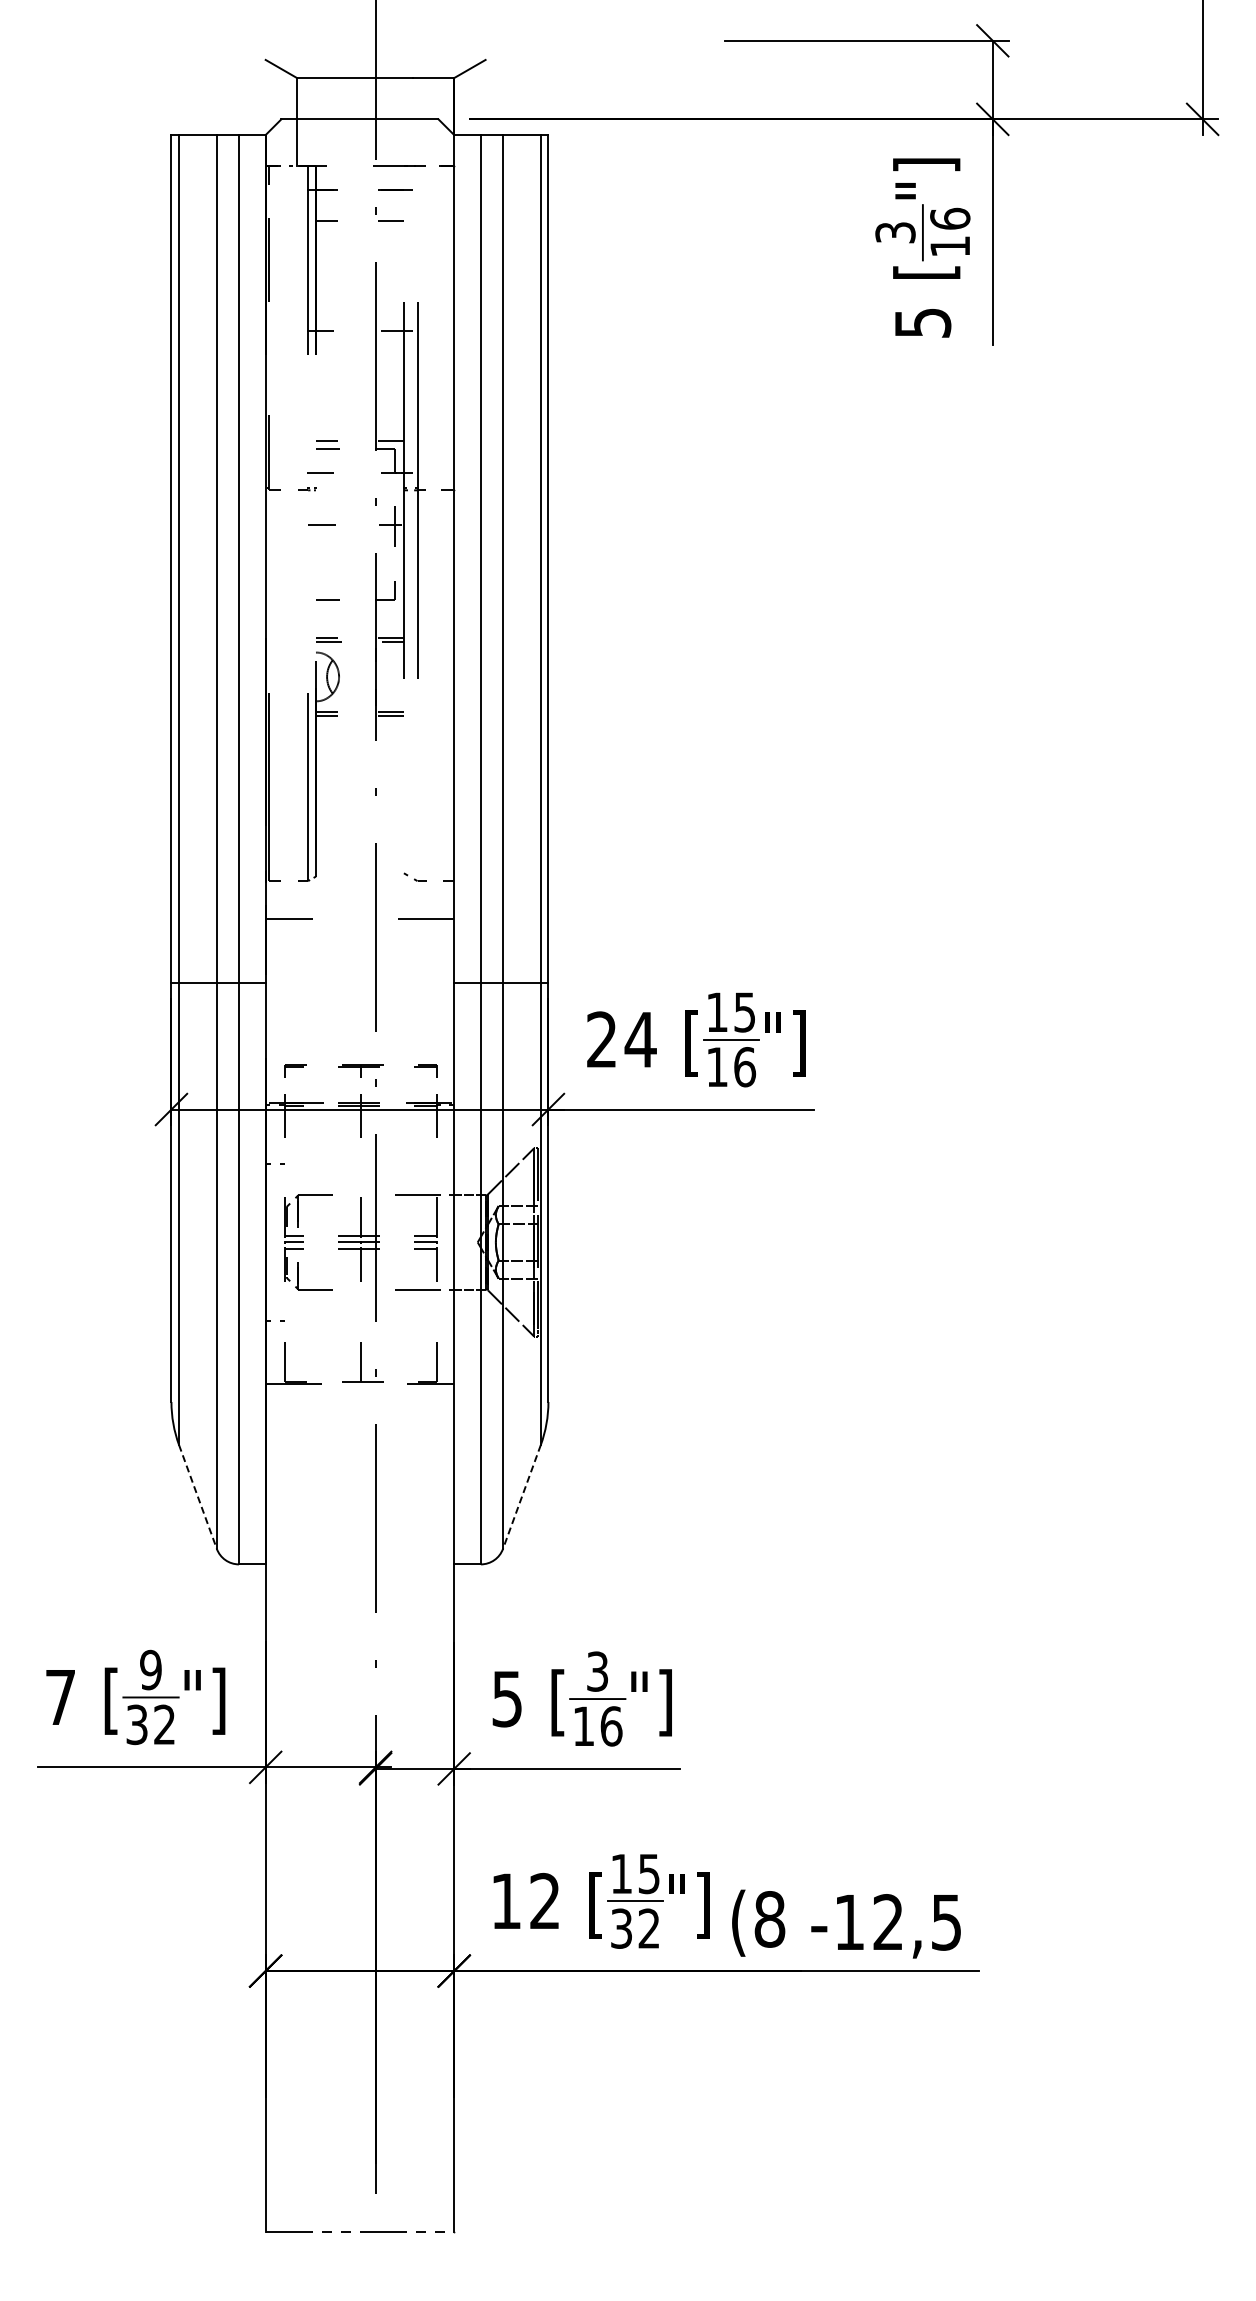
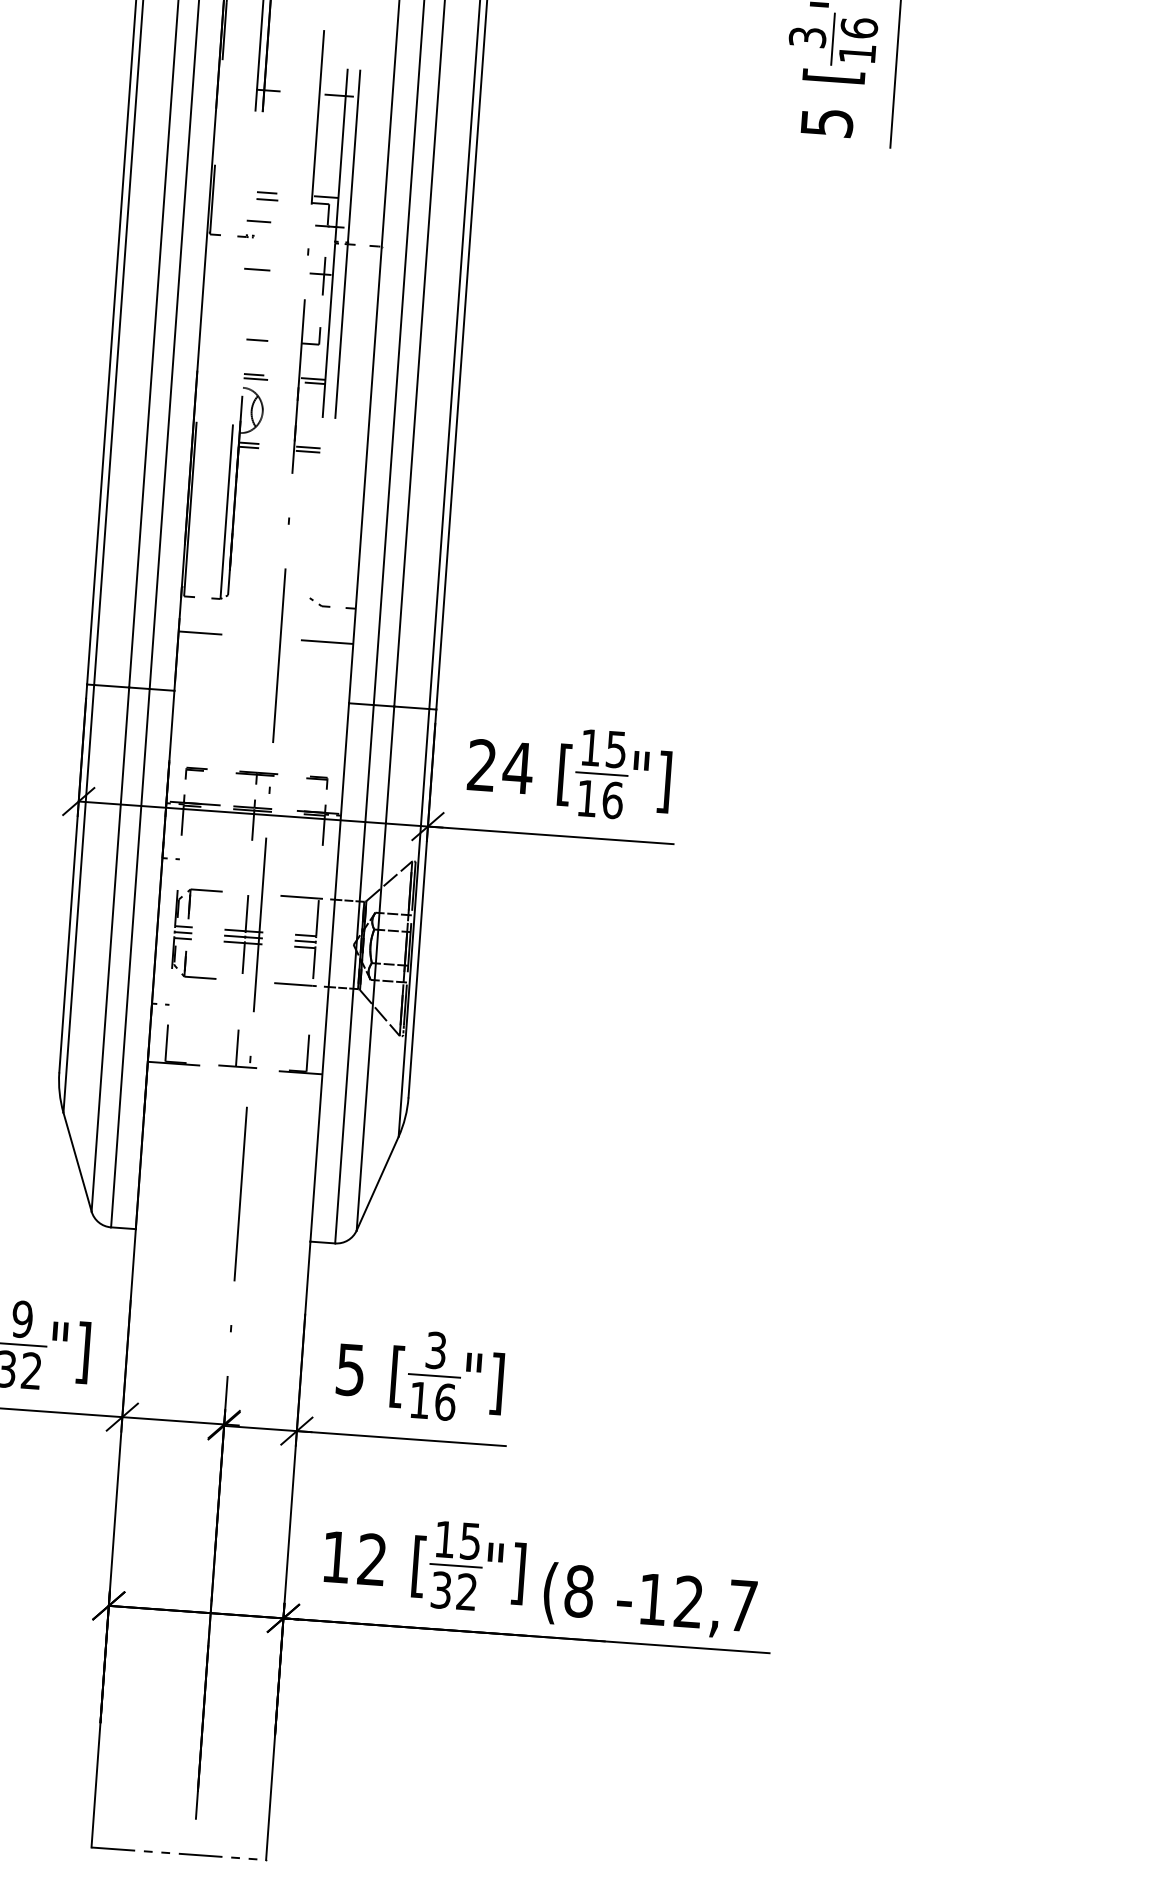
line: (198, 1497) -> (78, 1162), dashed -> solid
line: (521, 1497) -> (377, 1184), dashed -> solid
text: (946, 1922) -> (742, 1606), -12,5 -> -12,7

